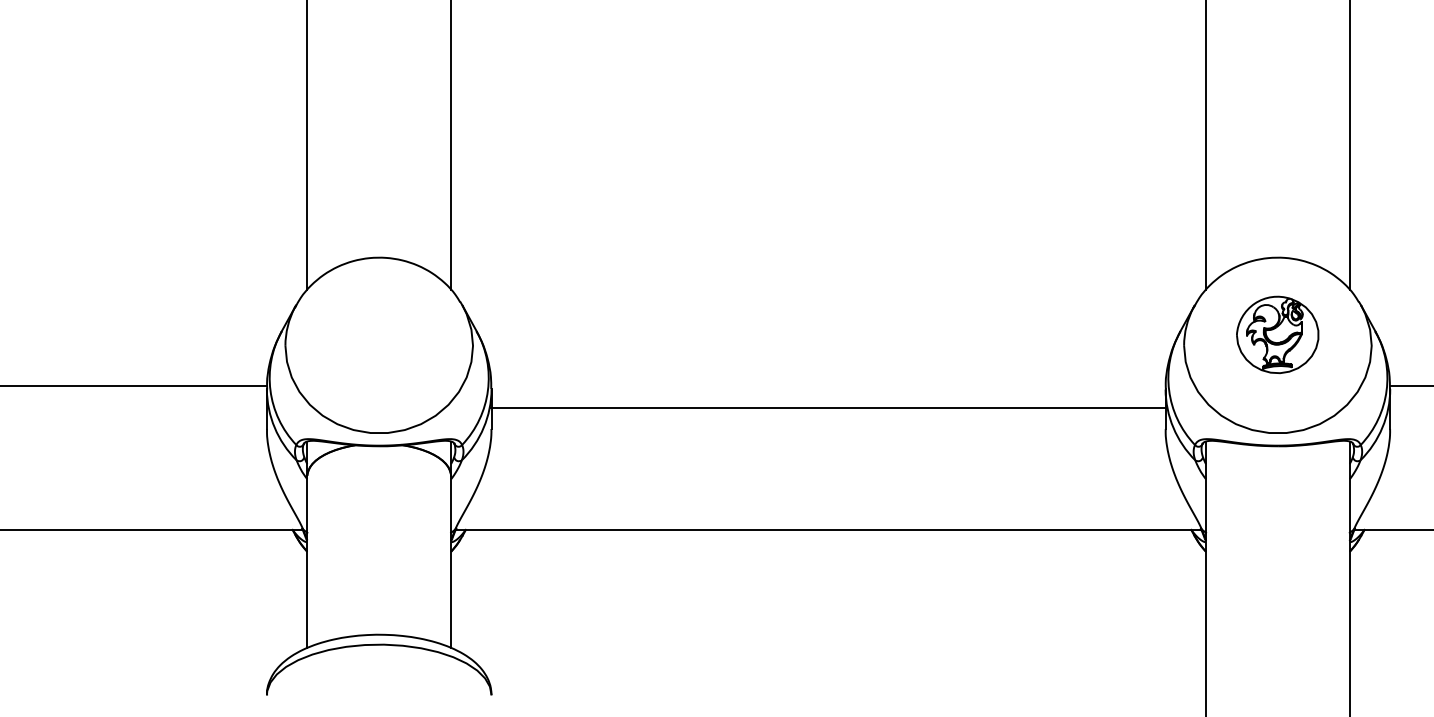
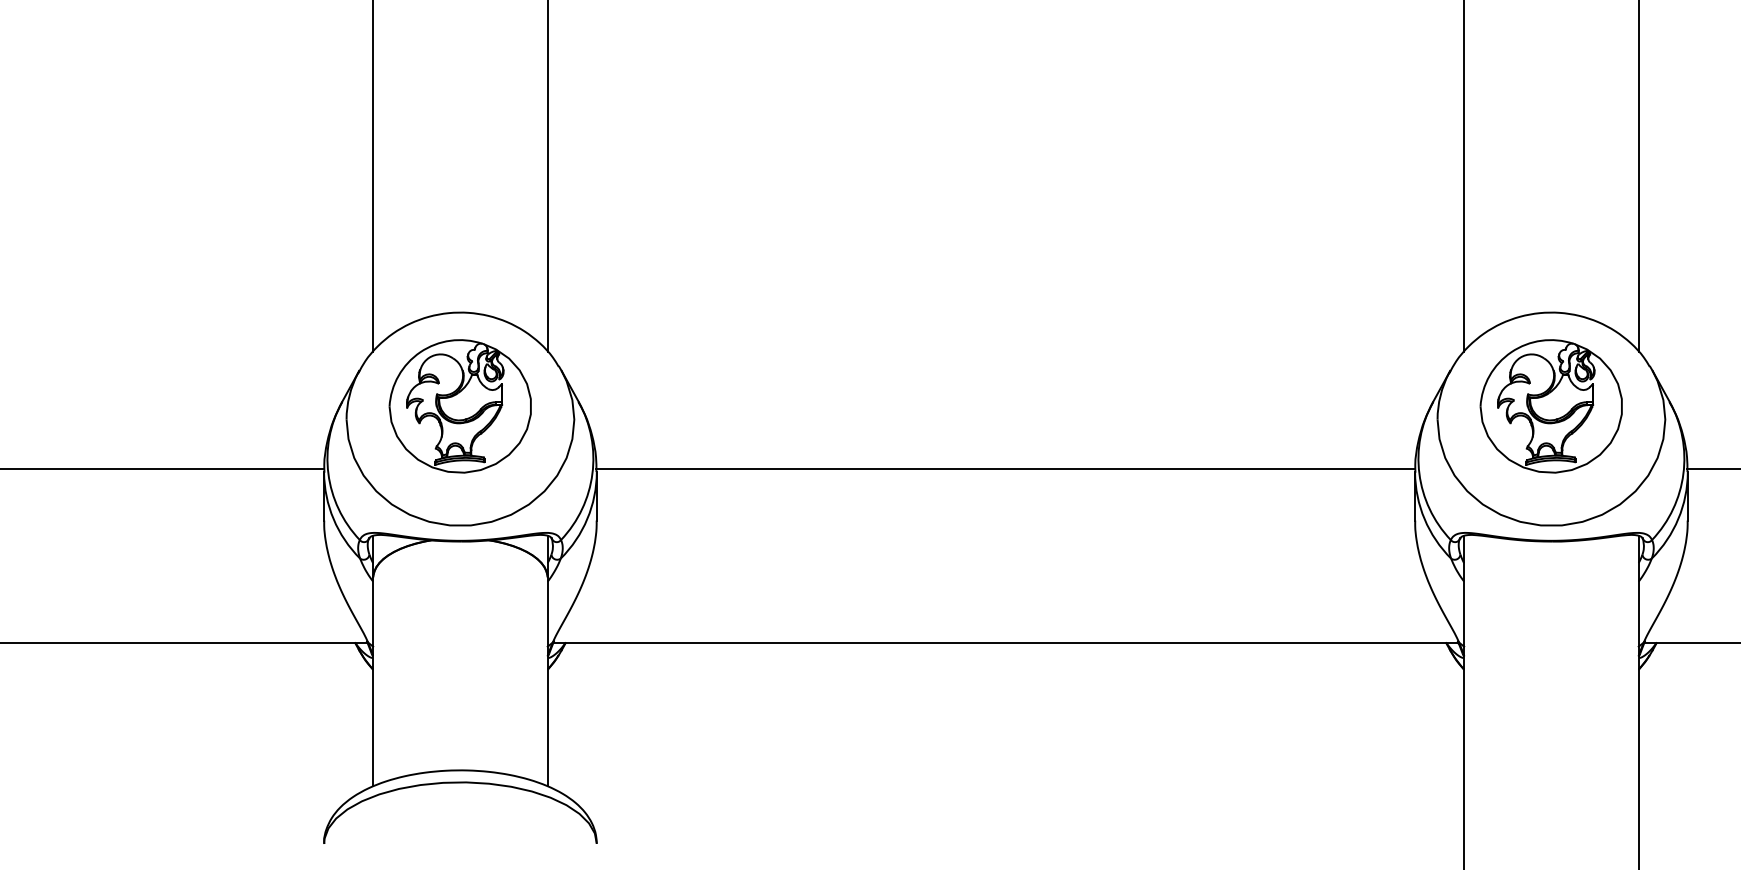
part: (379, 334) -> (460, 405), added
part: (1277, 334) -> (1550, 405), size x1.43
line: (828, 408) -> (1005, 468), moved

